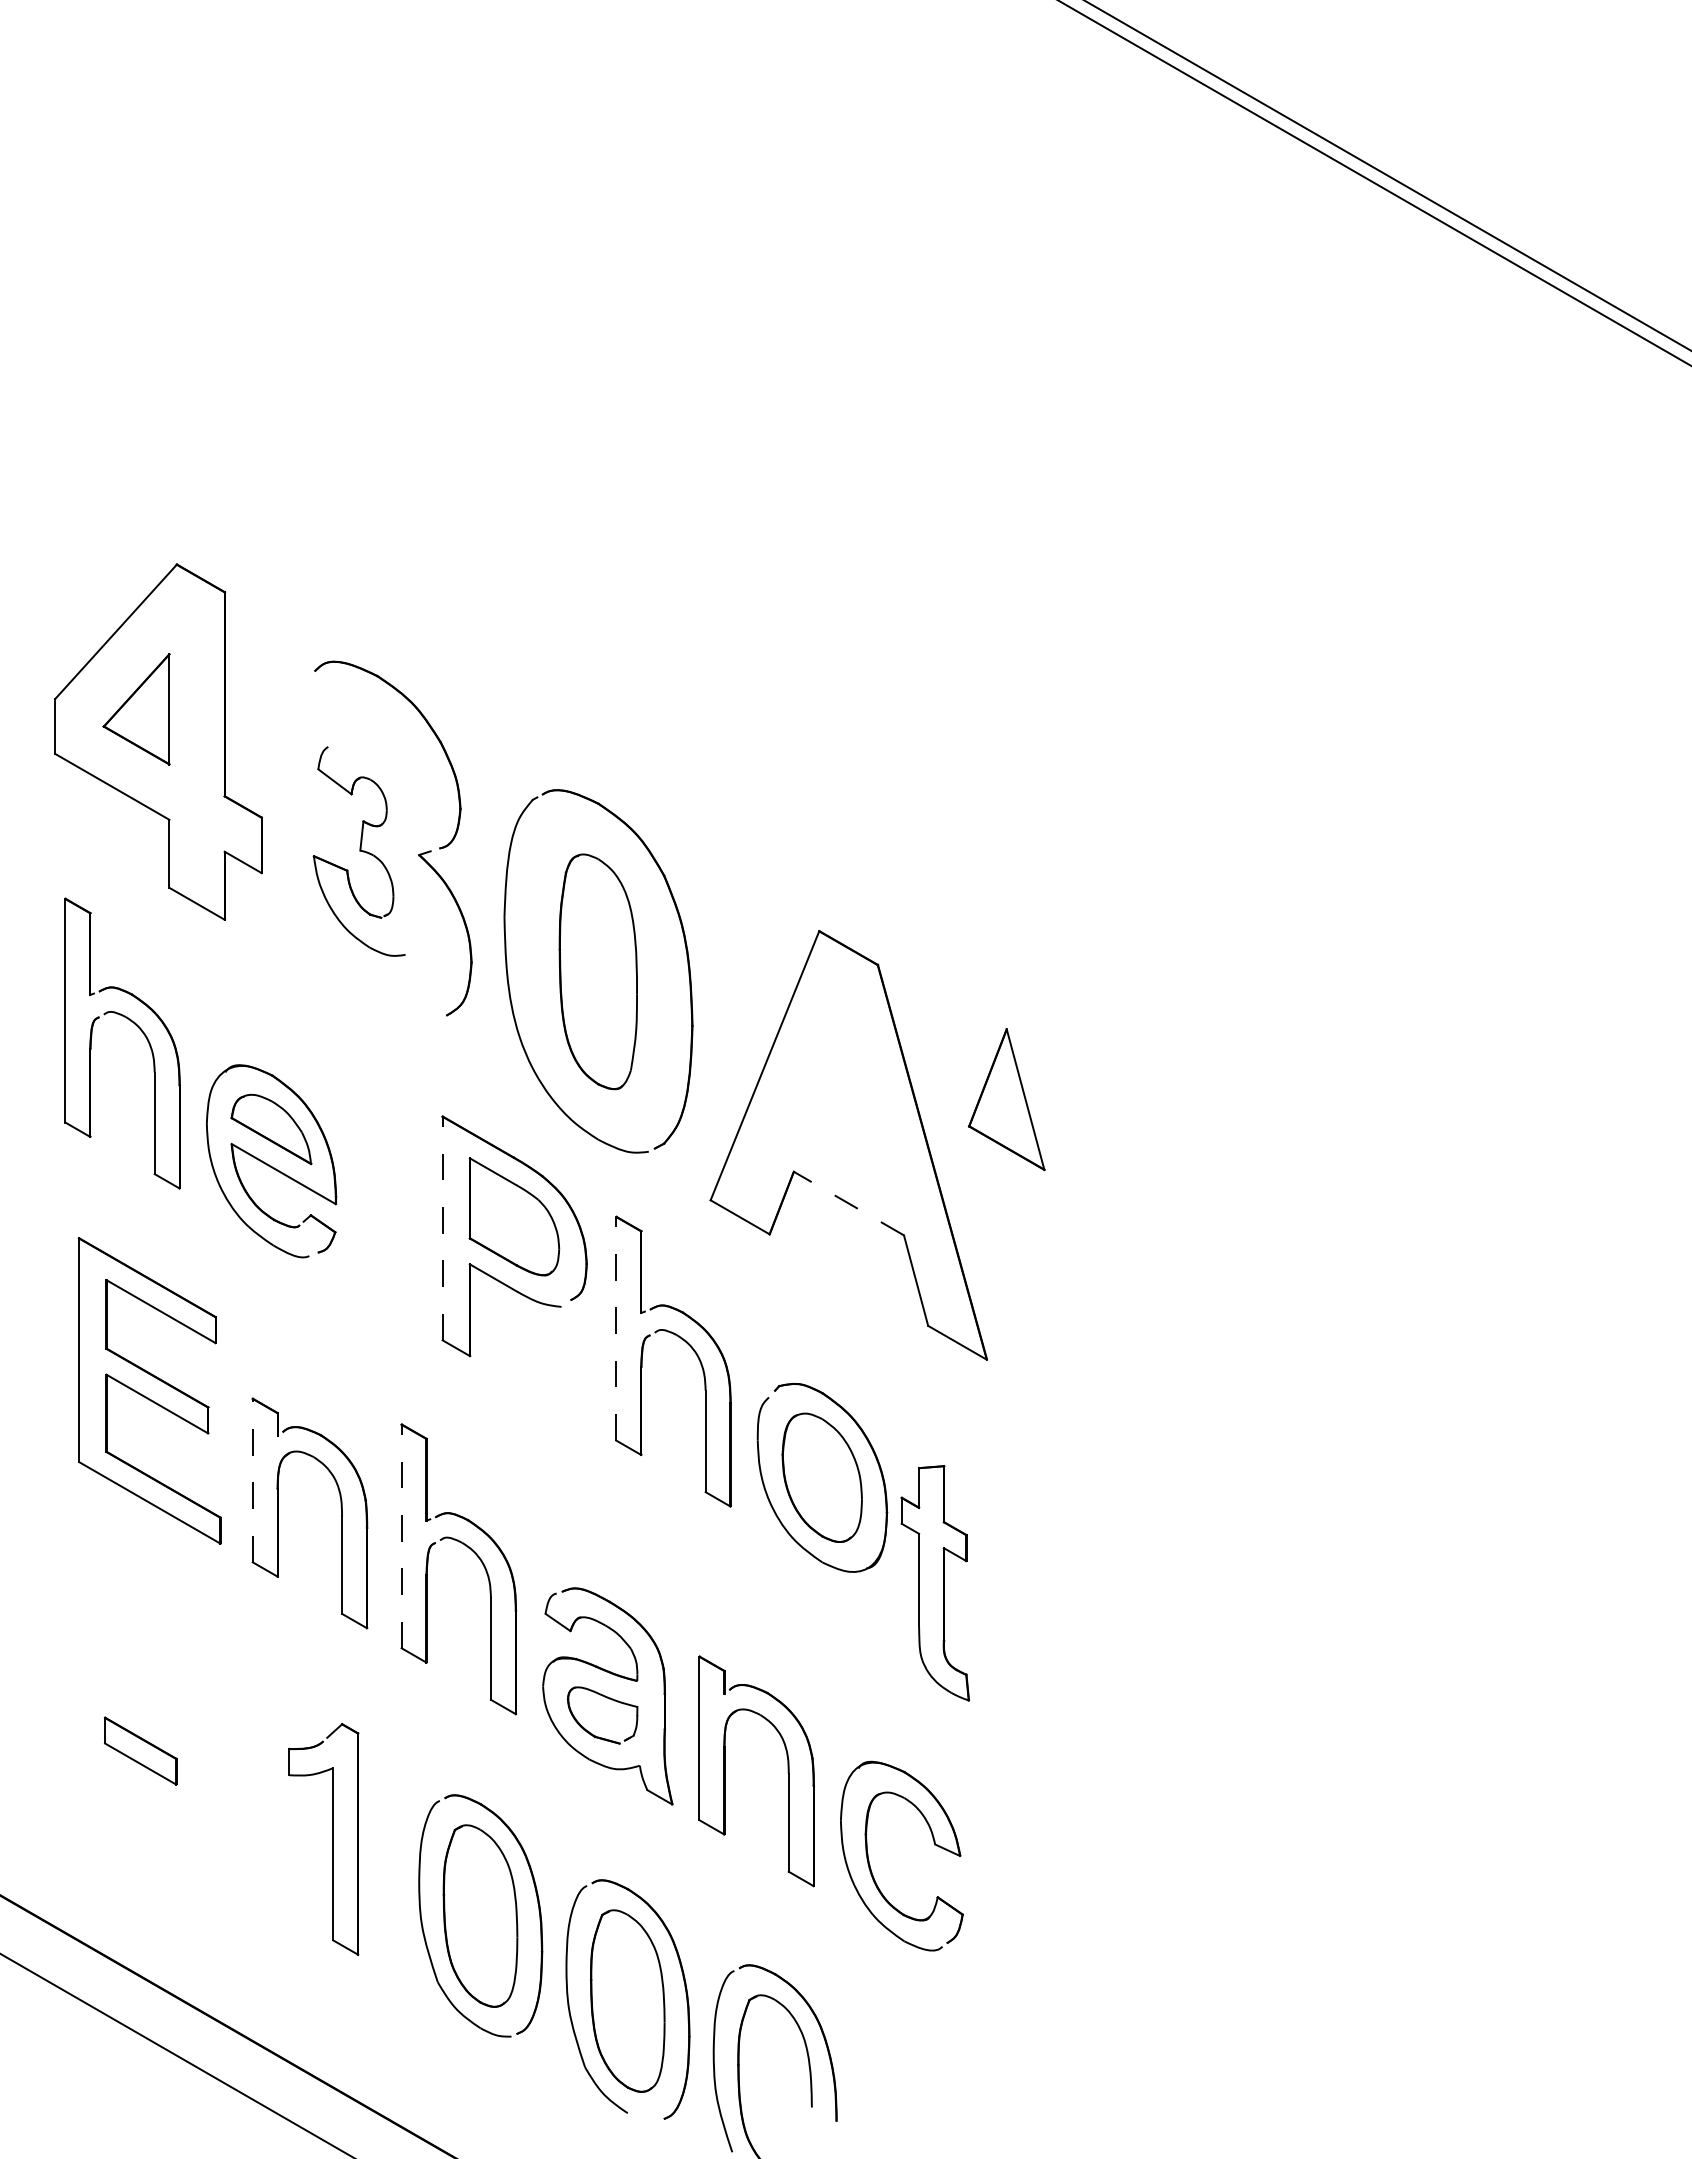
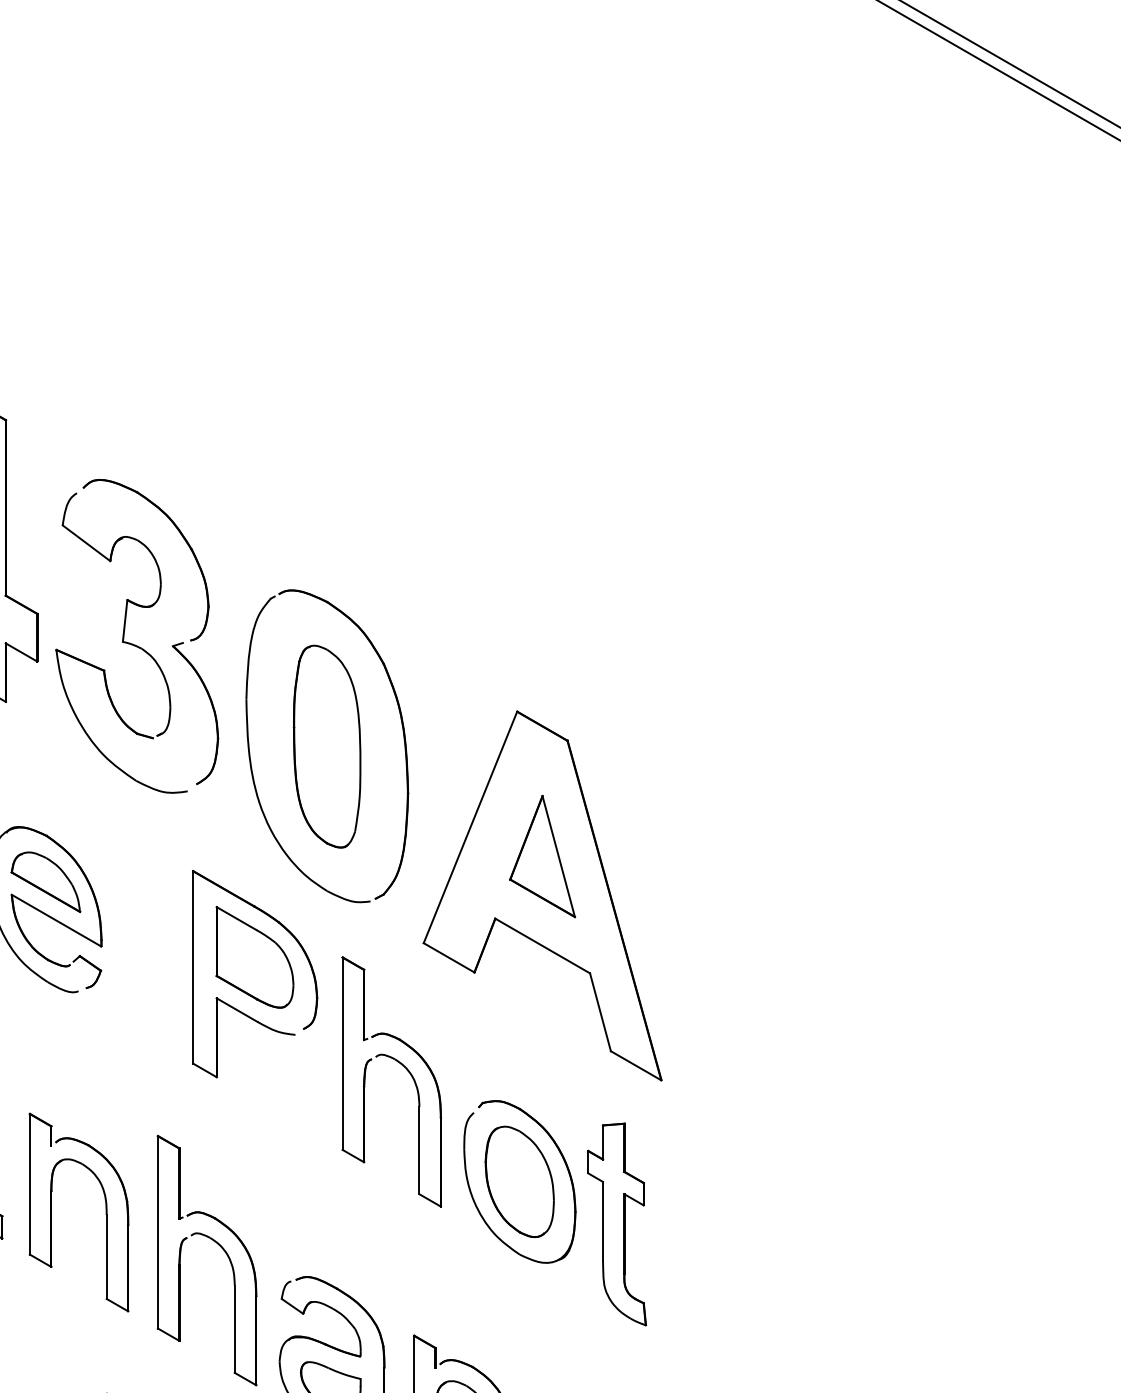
part: (359, 851) -> (121, 643), size x1.67
part: (1006, 1099) -> (542, 856), moved
line: (848, 1203) -> (542, 945), dashed -> solid
line: (442, 1228) -> (193, 967), dashed -> solid
line: (616, 1328) -> (342, 1053), dashed -> solid
line: (252, 1480) -> (29, 1184), dashed -> solid
line: (401, 1536) -> (157, 1232), dashed -> solid
part: (935, 1583) -> (617, 1224), moved

